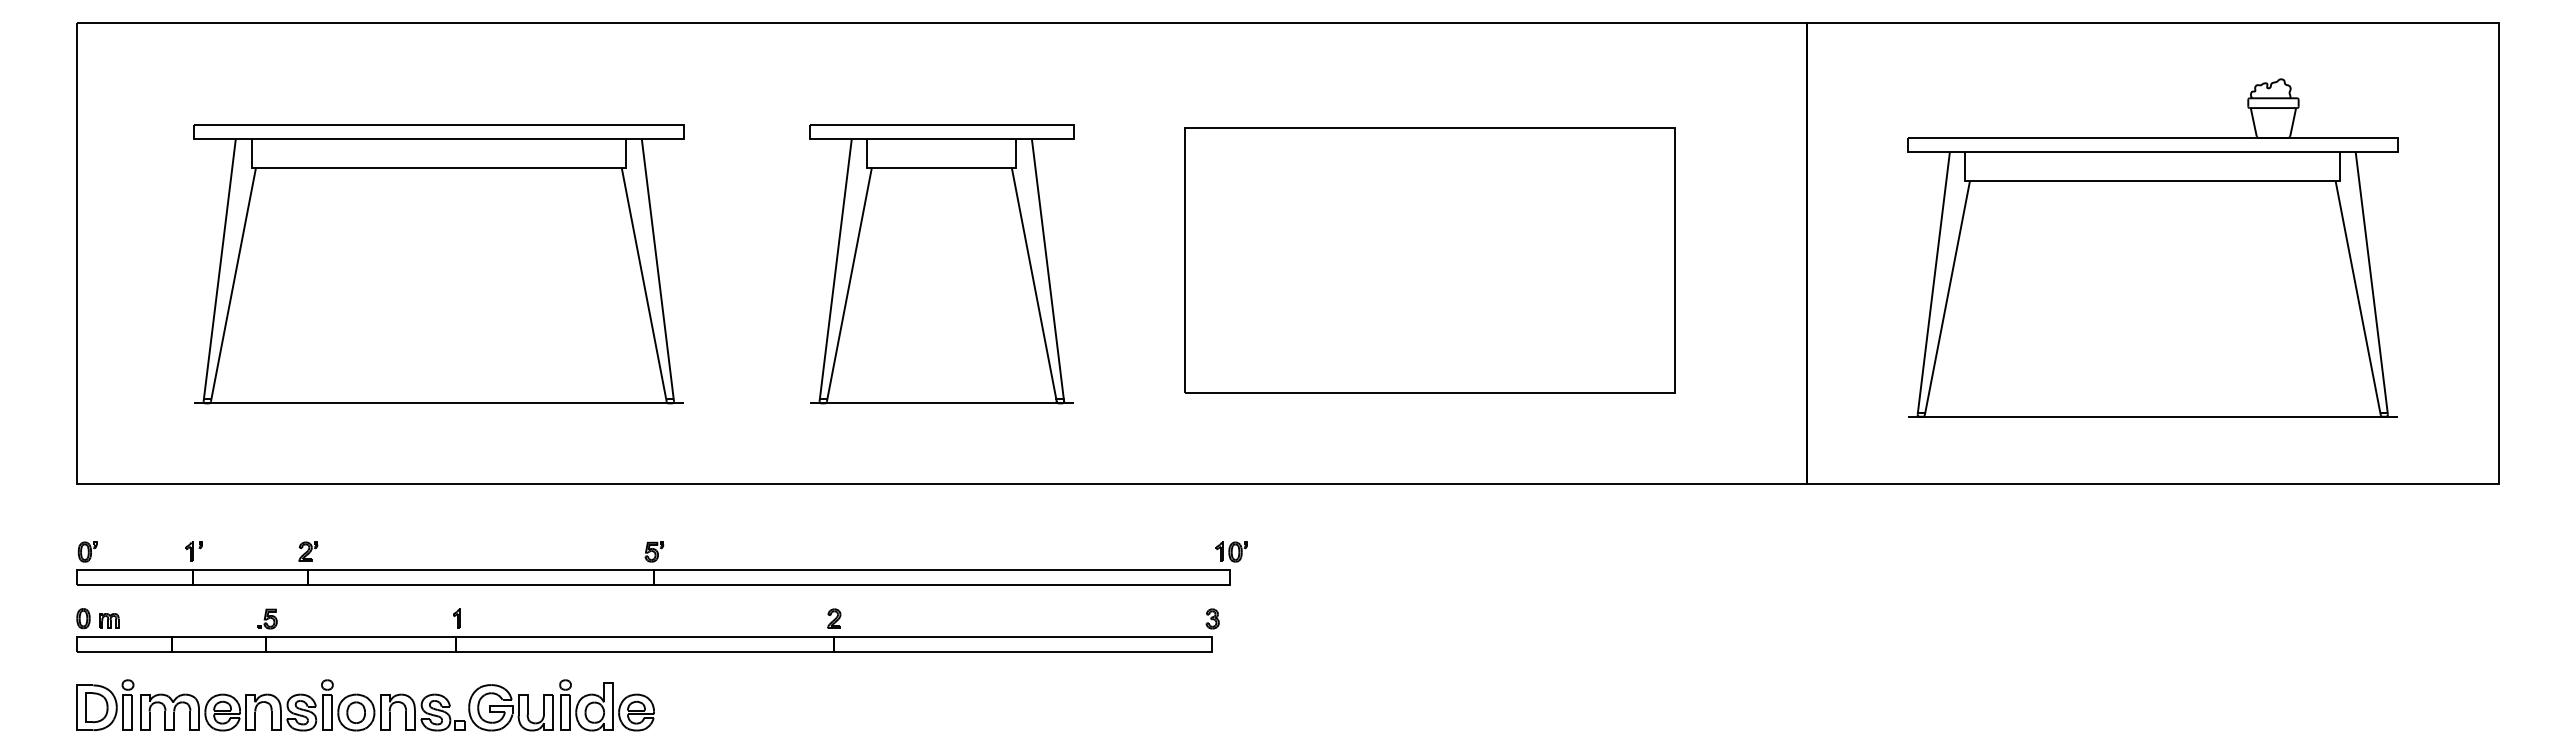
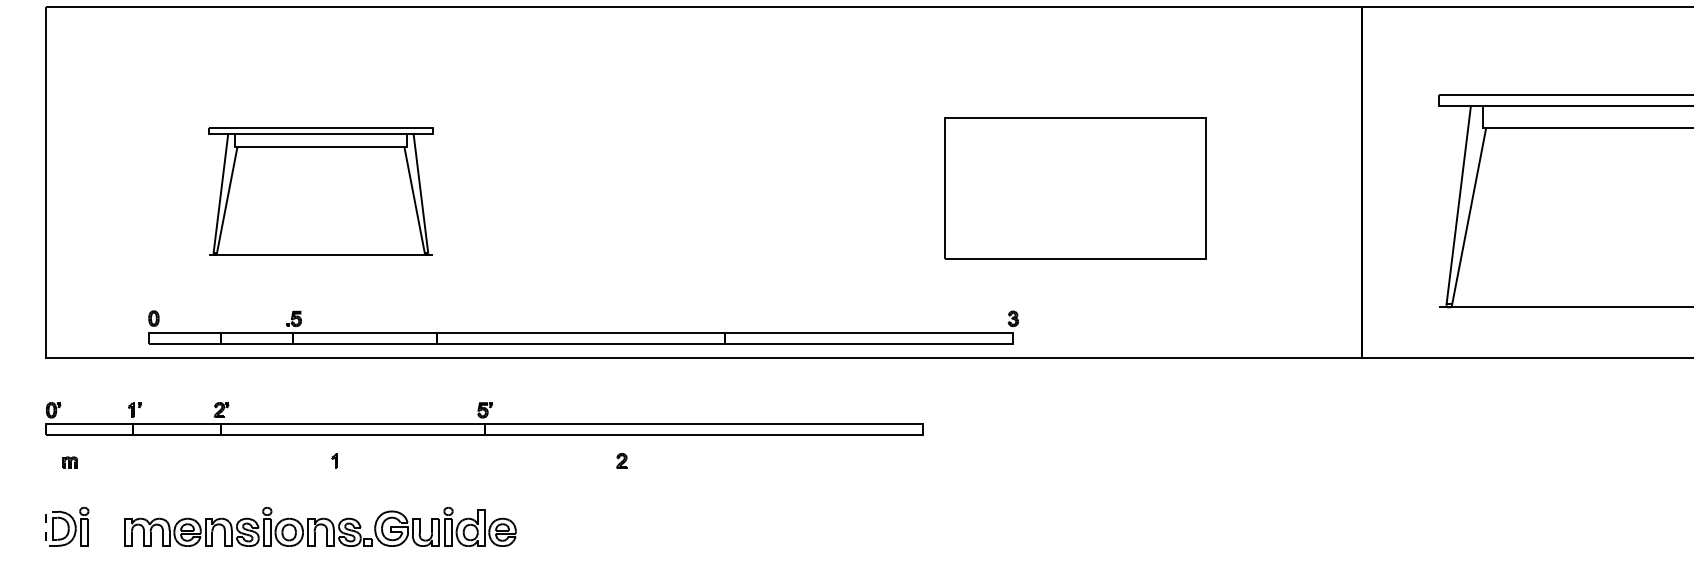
part: (1429, 260) -> (1074, 188), size x0.7
part: (438, 264) -> (320, 191), size x0.6
part: (941, 264) -> (703, 191), removed
part: (1231, 551) -> (924, 409), removed
part: (647, 630) -> (583, 327), moved
part: (397, 705) -> (320, 527), moved
line: (77, 707) -> (45, 528), solid -> dashed

